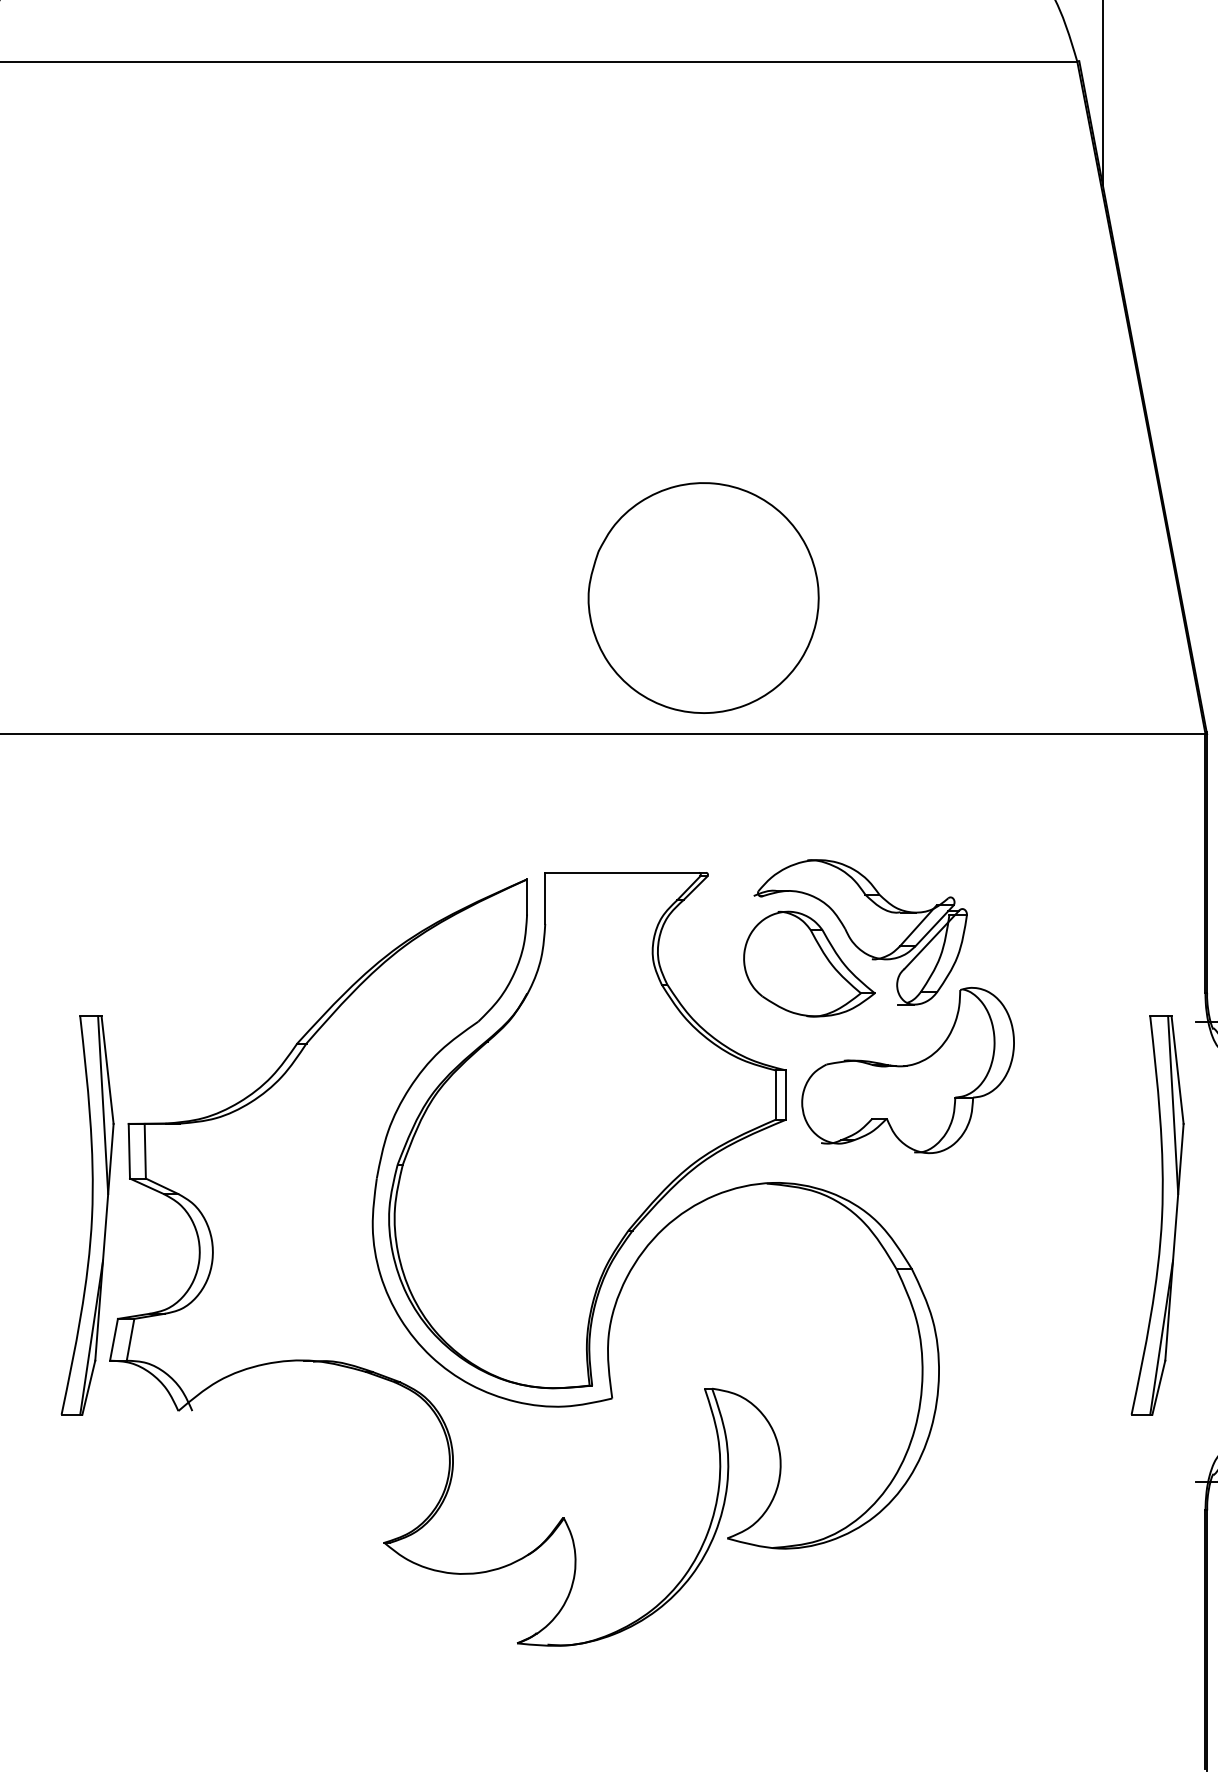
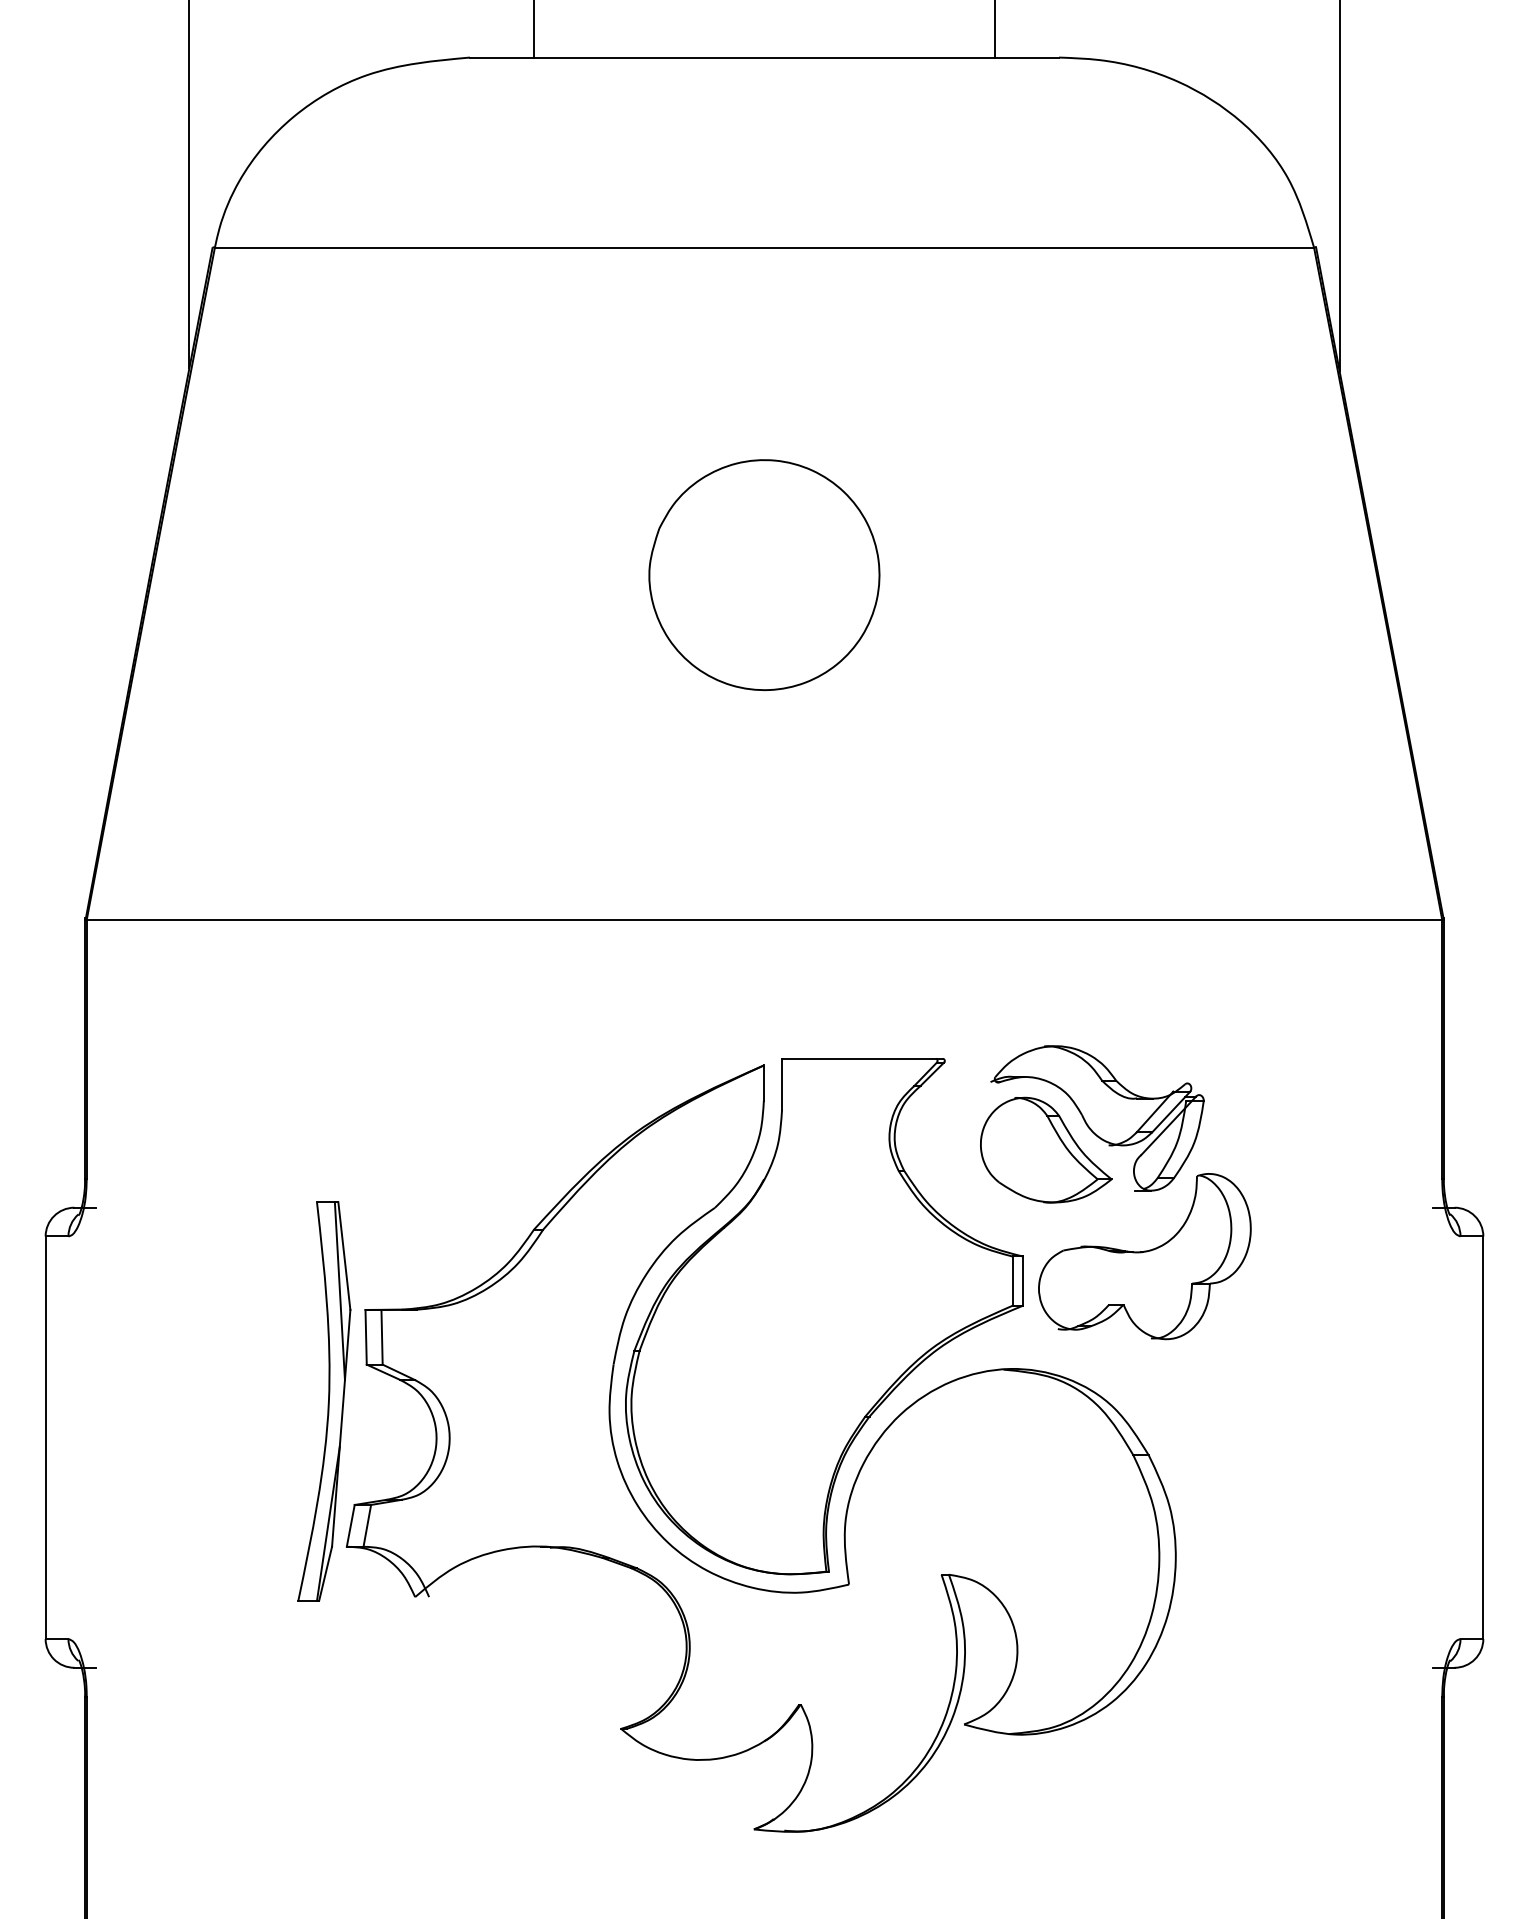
part: (703, 598) -> (764, 575), moved
part: (1157, 1215) -> (1394, 1401), removed

